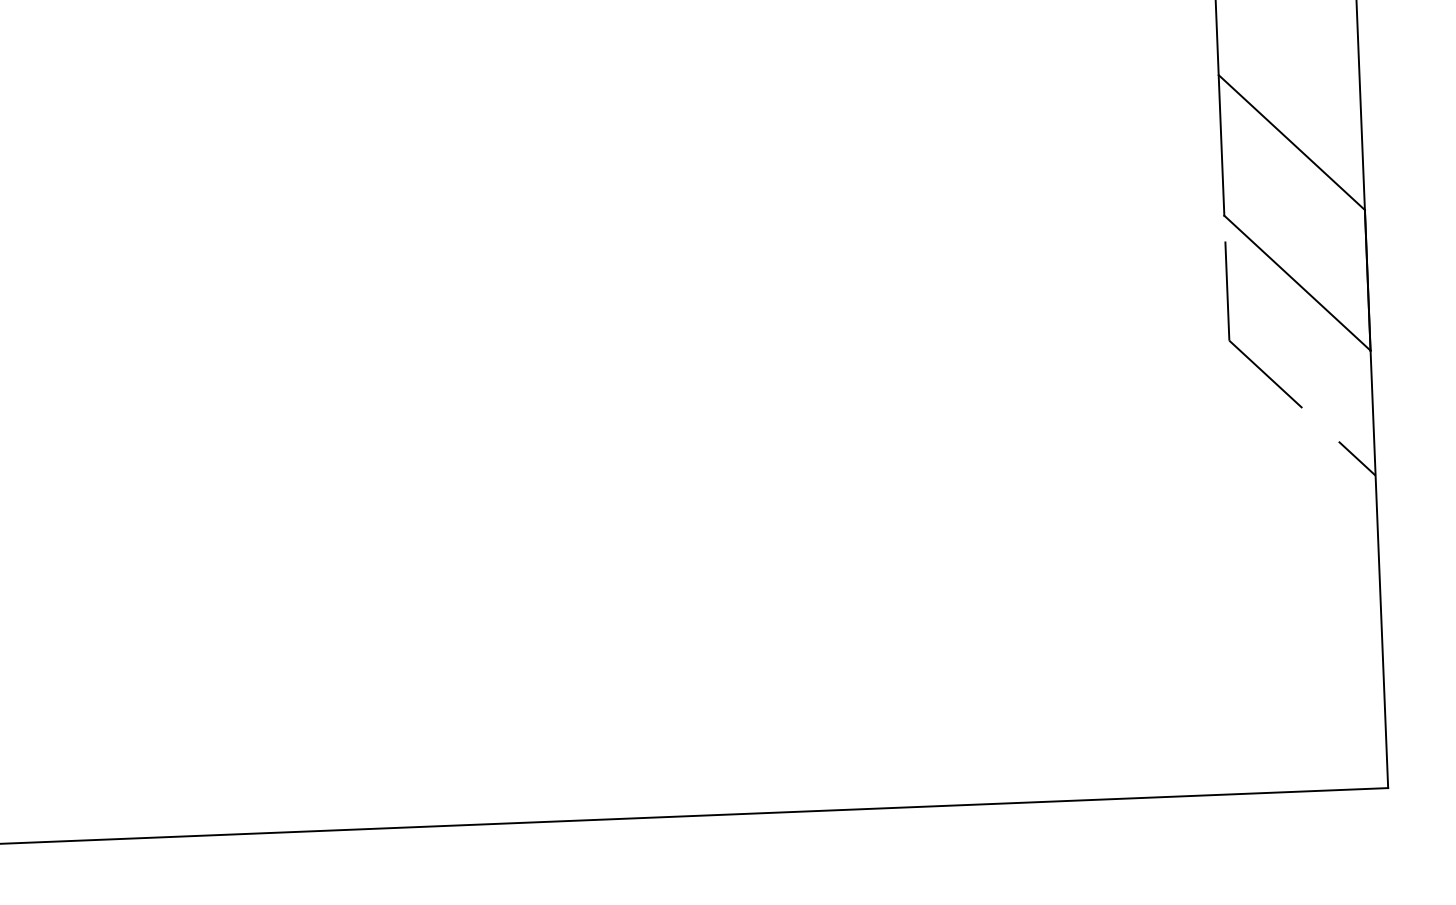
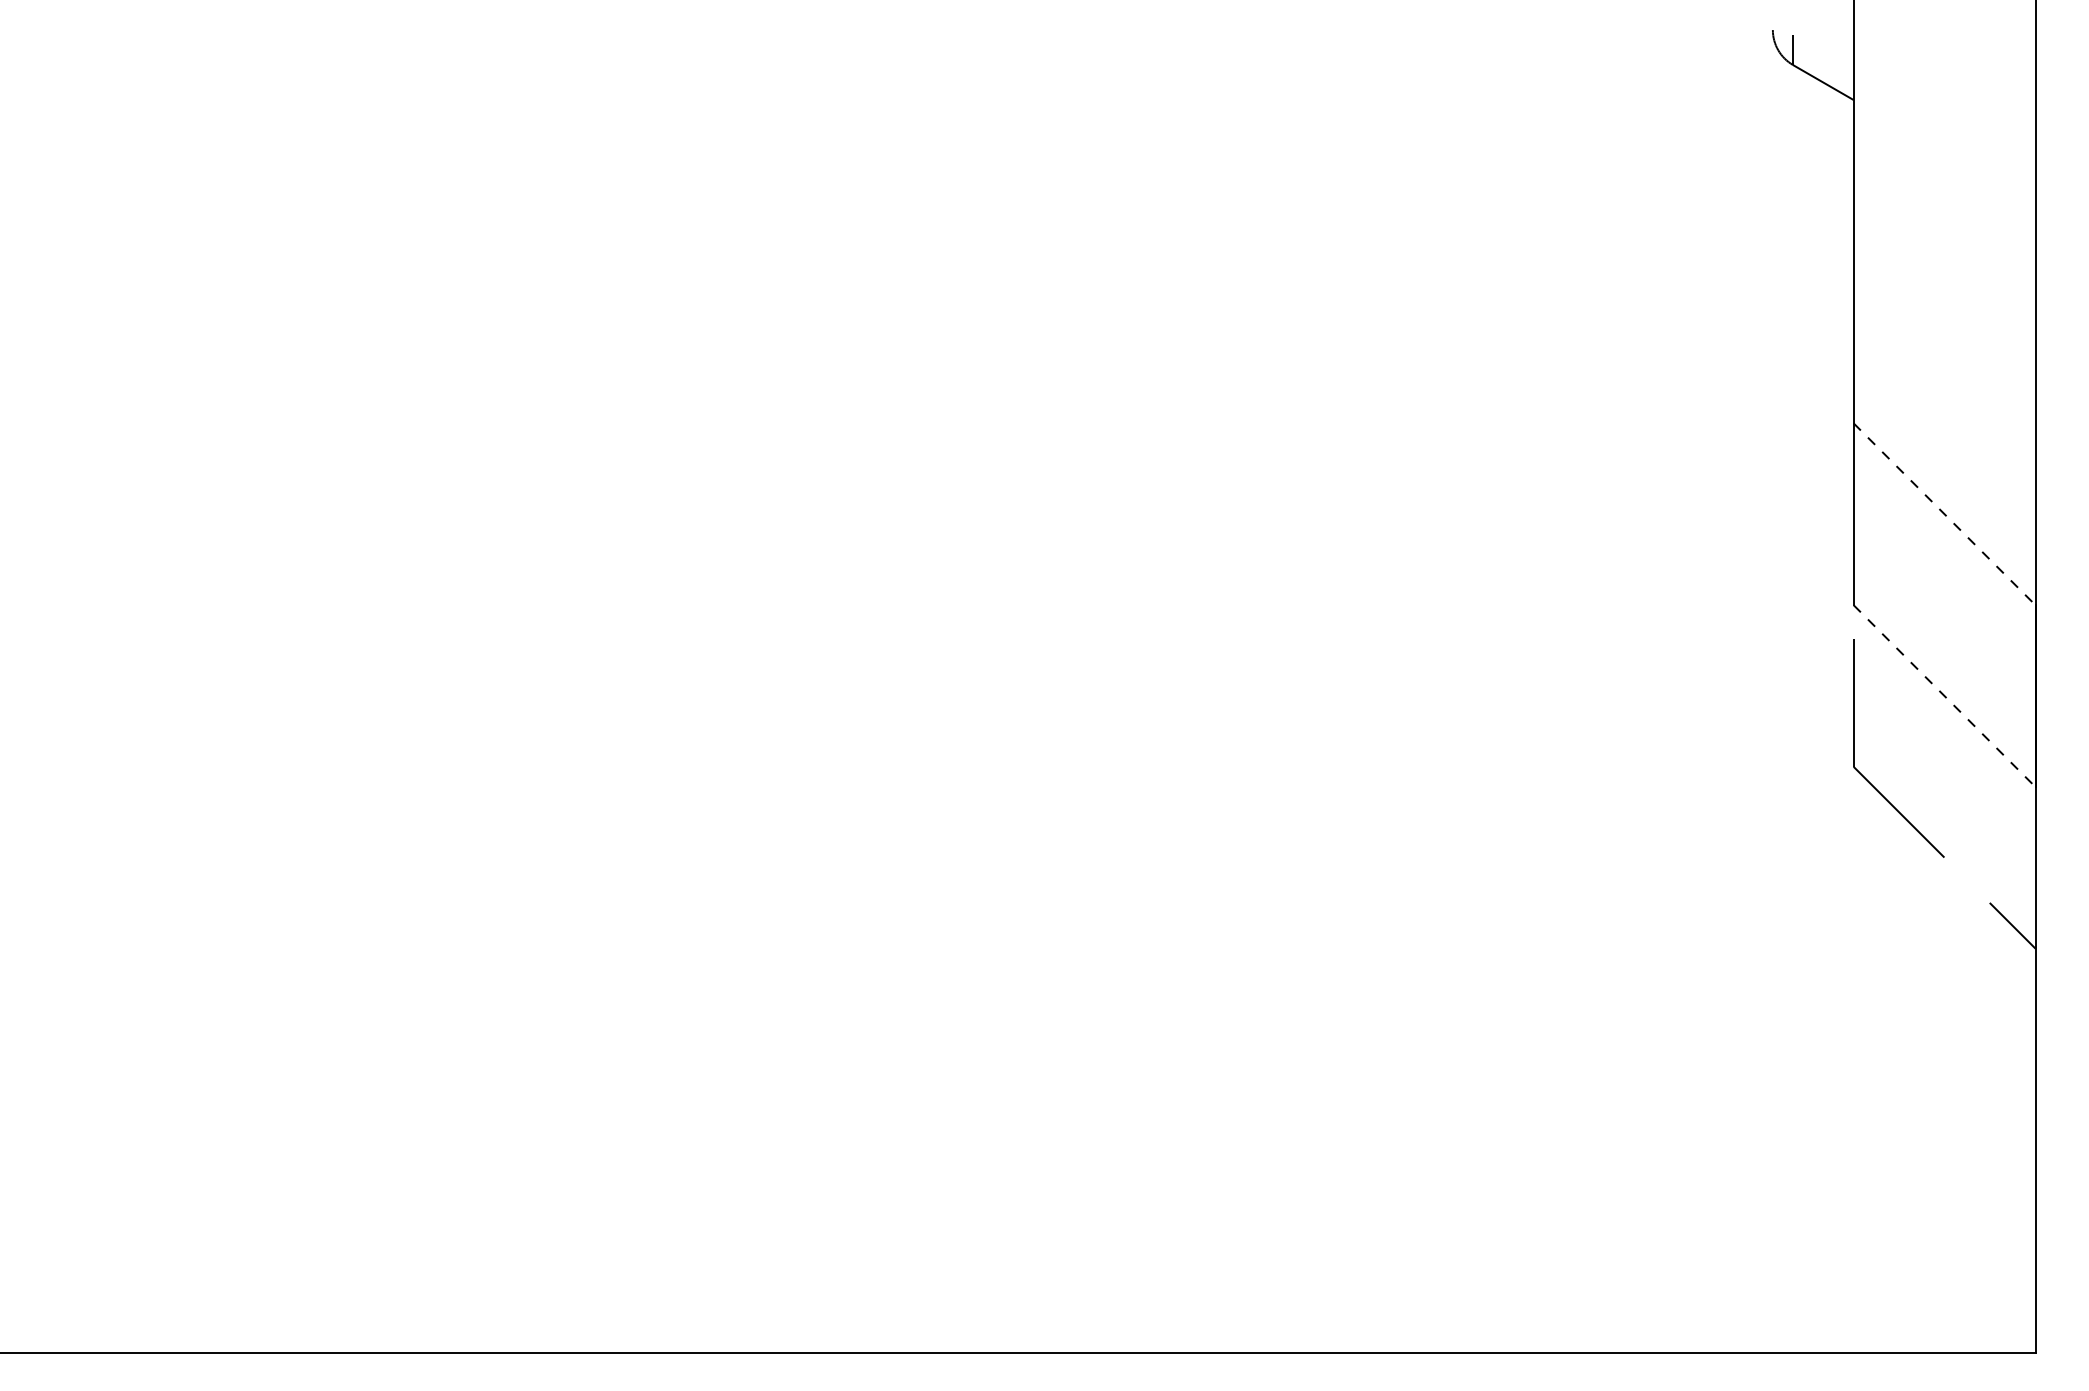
line: (1291, 142) -> (1944, 514), solid -> dashed
line: (1297, 283) -> (1944, 696), solid -> dashed

